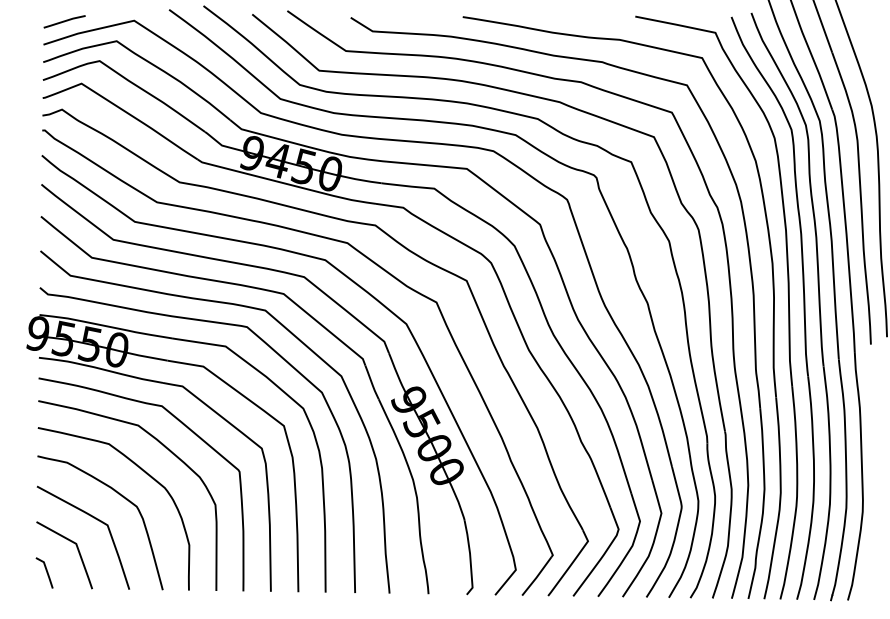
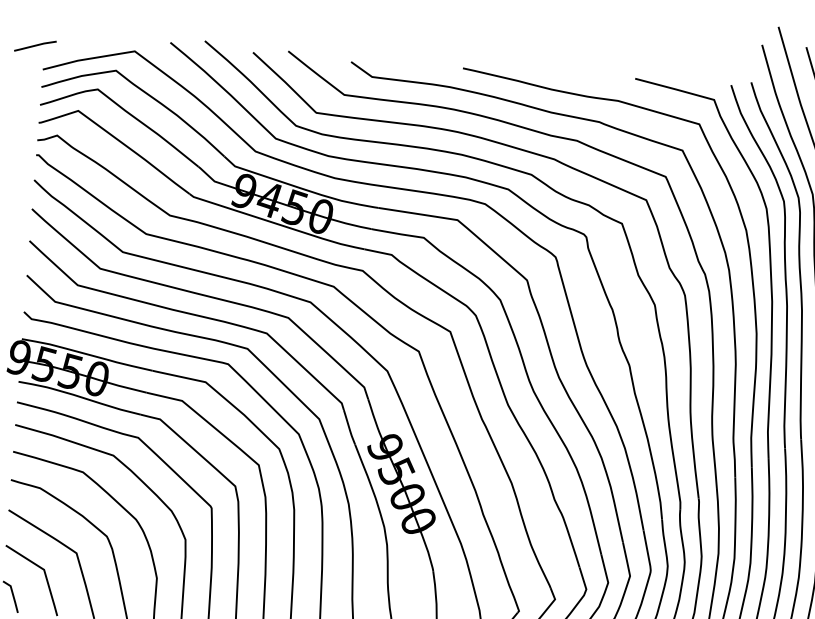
line: (64, 21) -> (35, 45), moved

